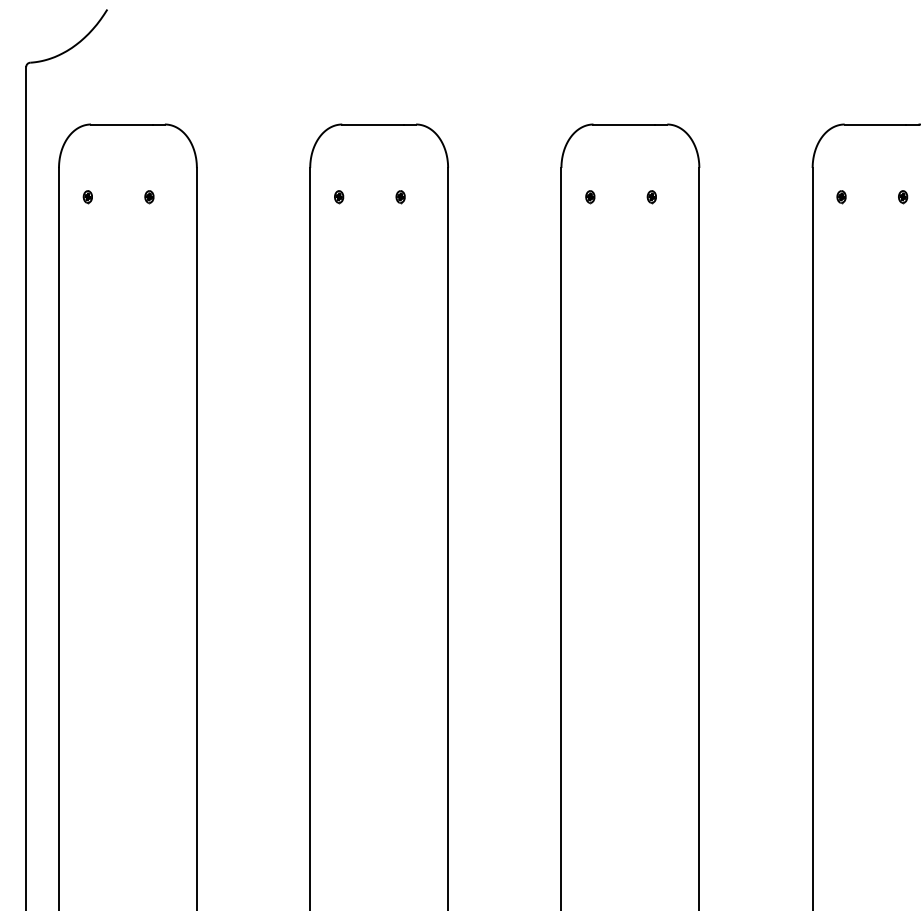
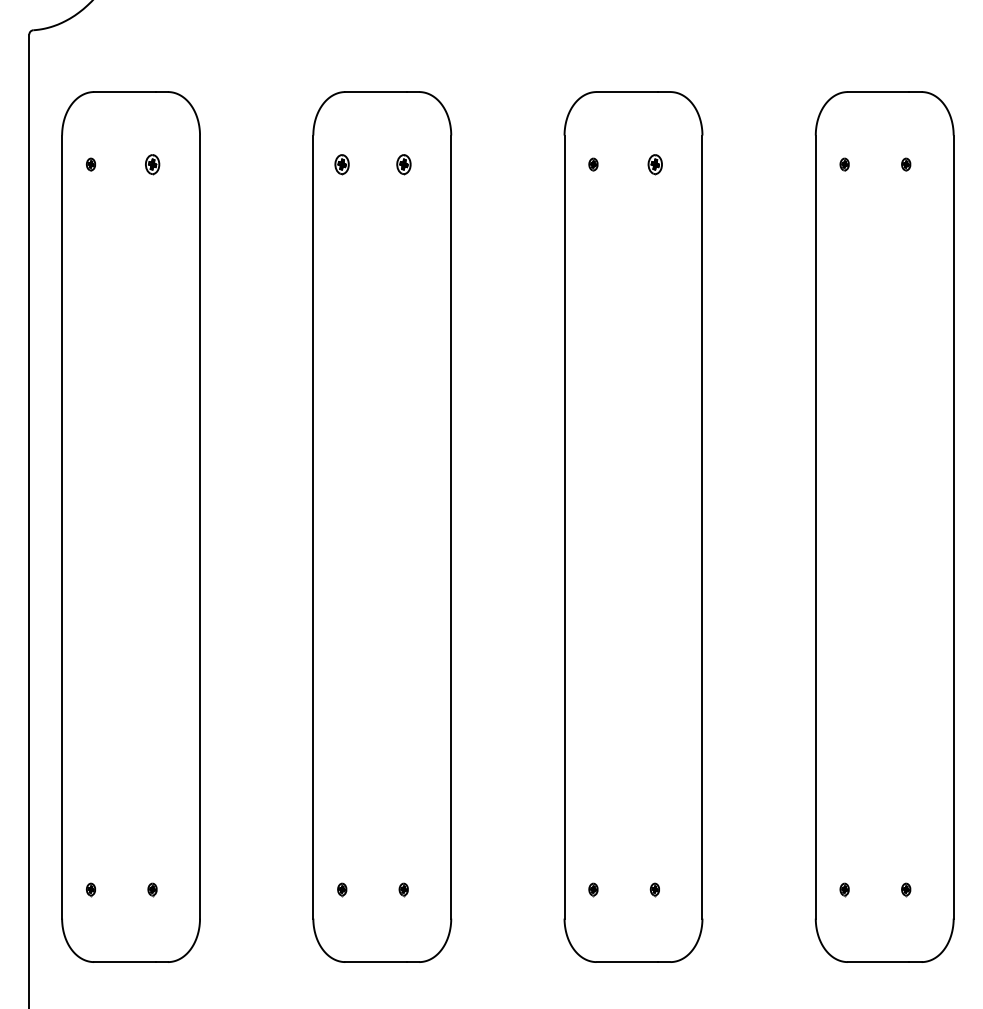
part: (149, 196) -> (152, 164), size x1.6
part: (339, 196) -> (342, 164), size x1.6
part: (400, 196) -> (403, 164), size x1.6
part: (651, 196) -> (654, 164), size x1.6

